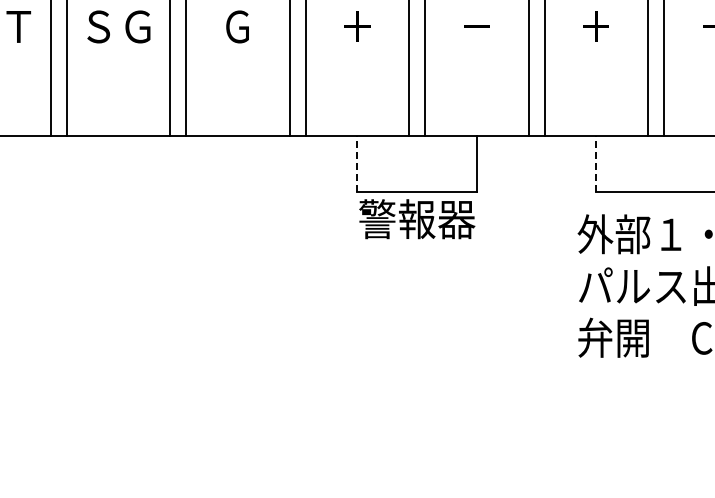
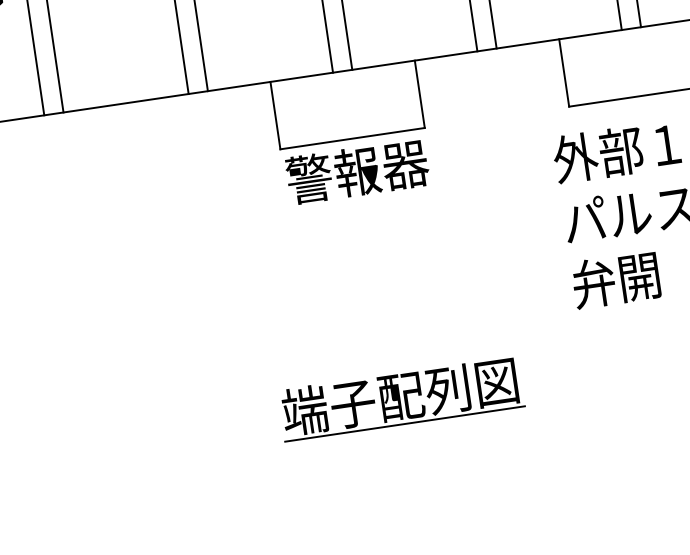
line: (357, 163) -> (275, 115), dashed -> solid
line: (596, 163) -> (564, 72), dashed -> solid
part: (425, 407) -> (401, 397), added

